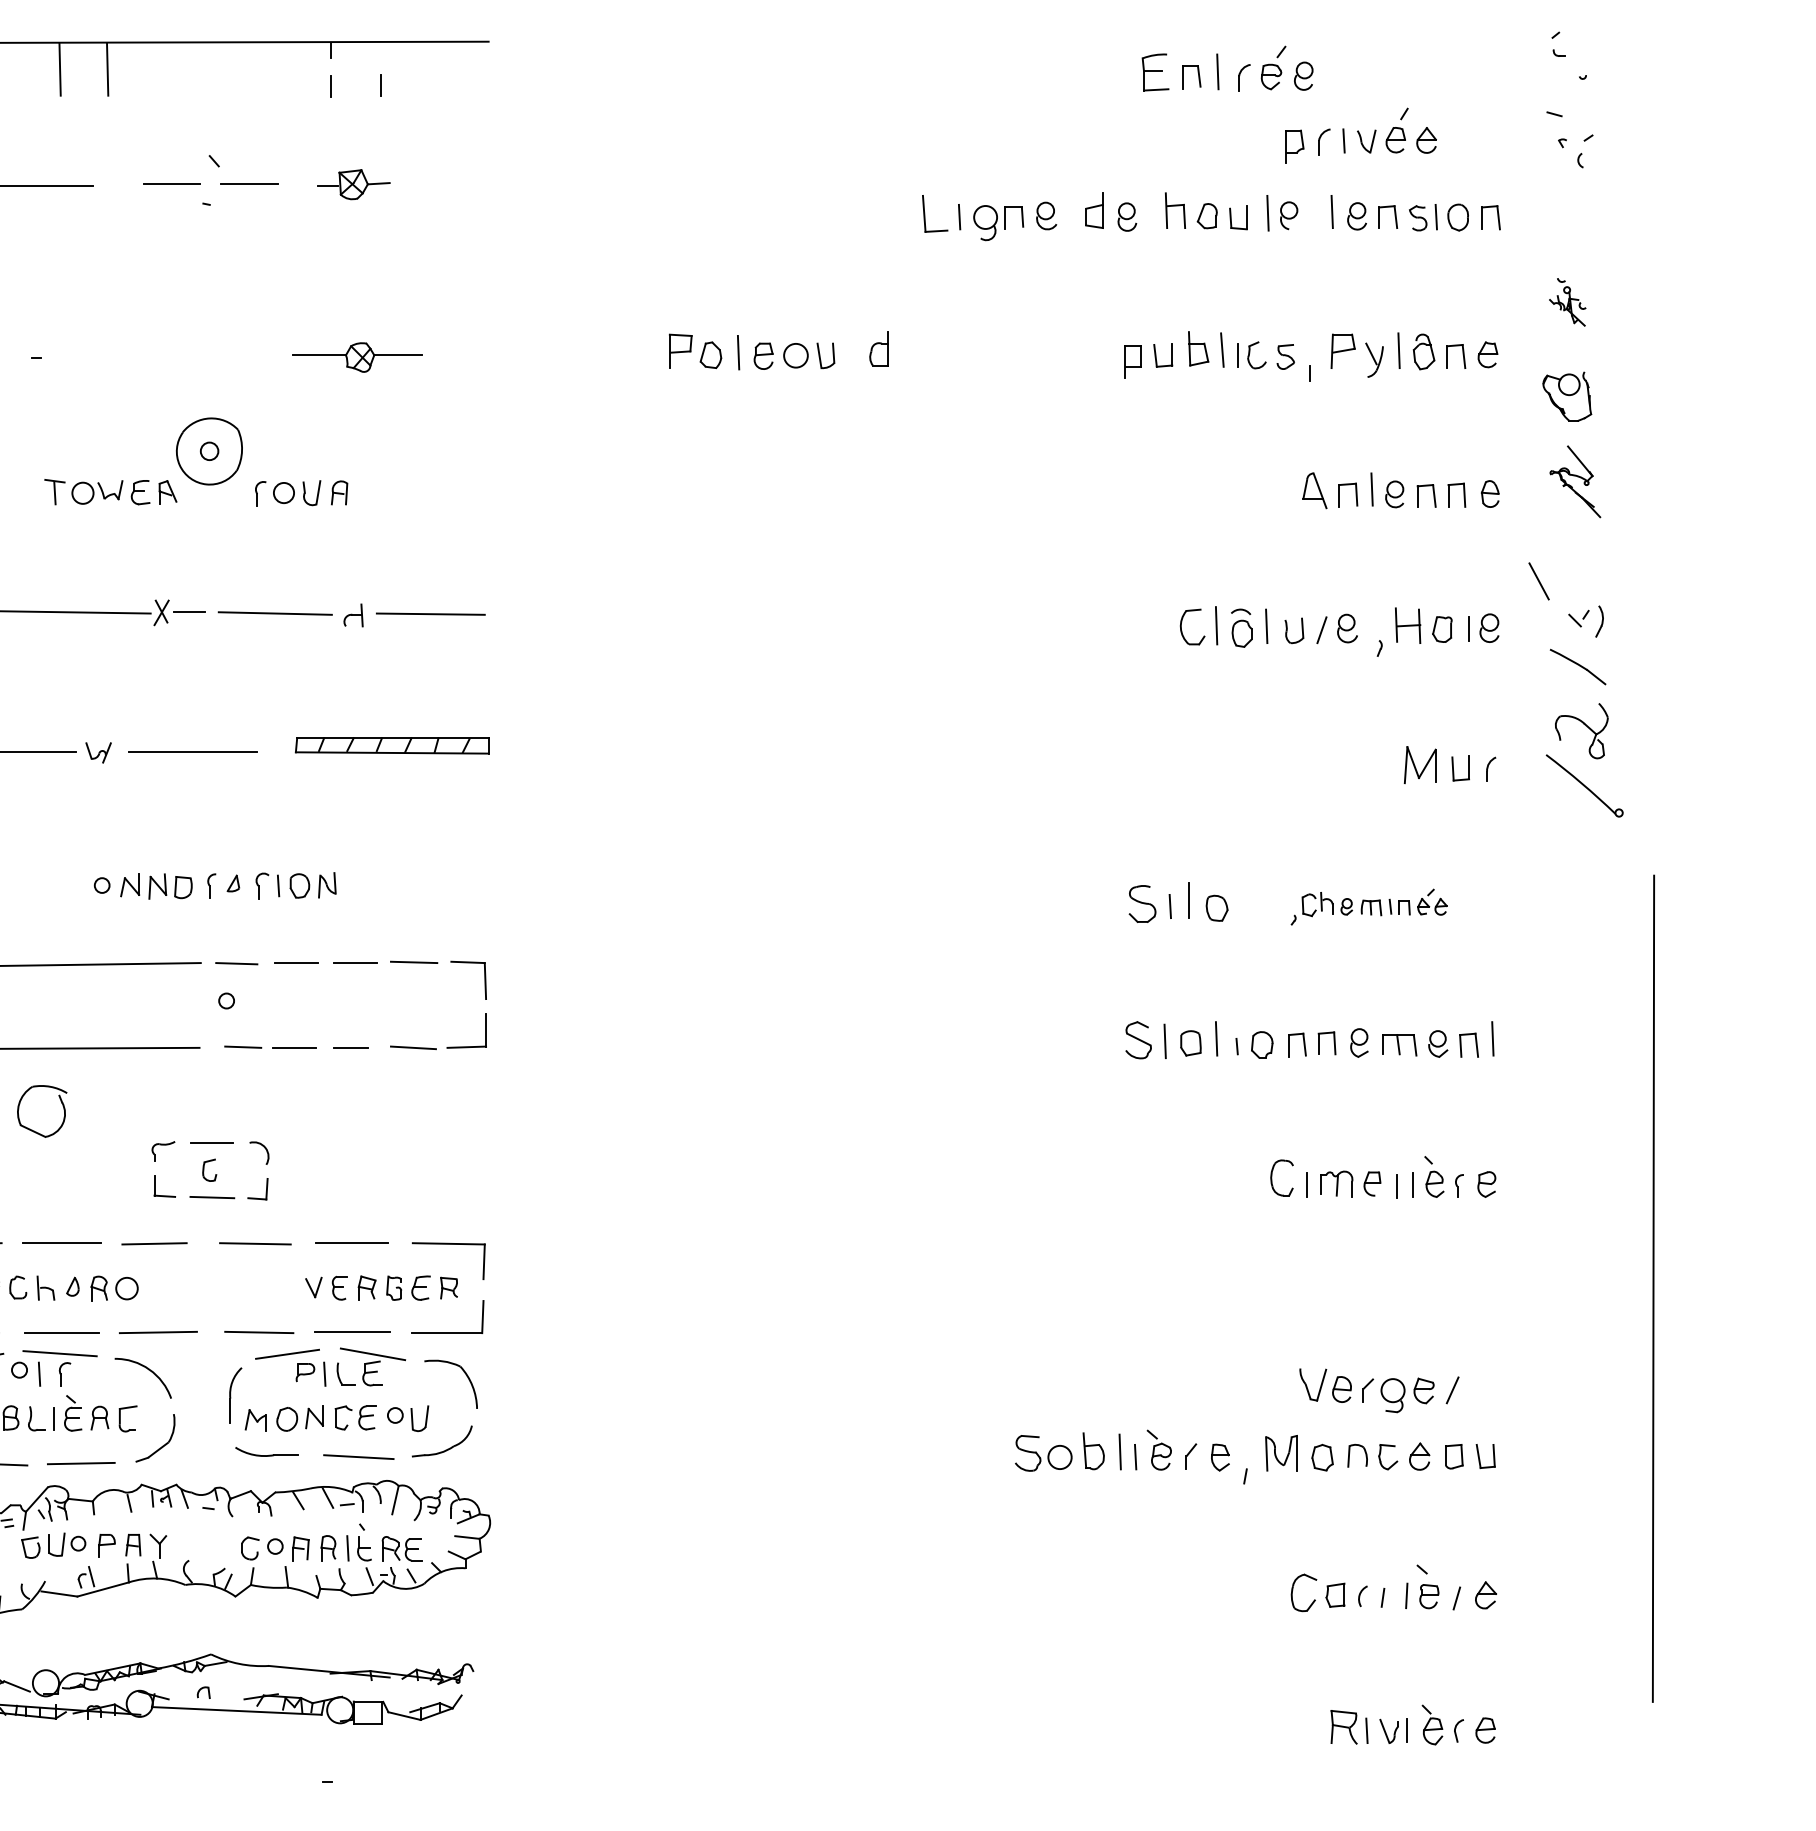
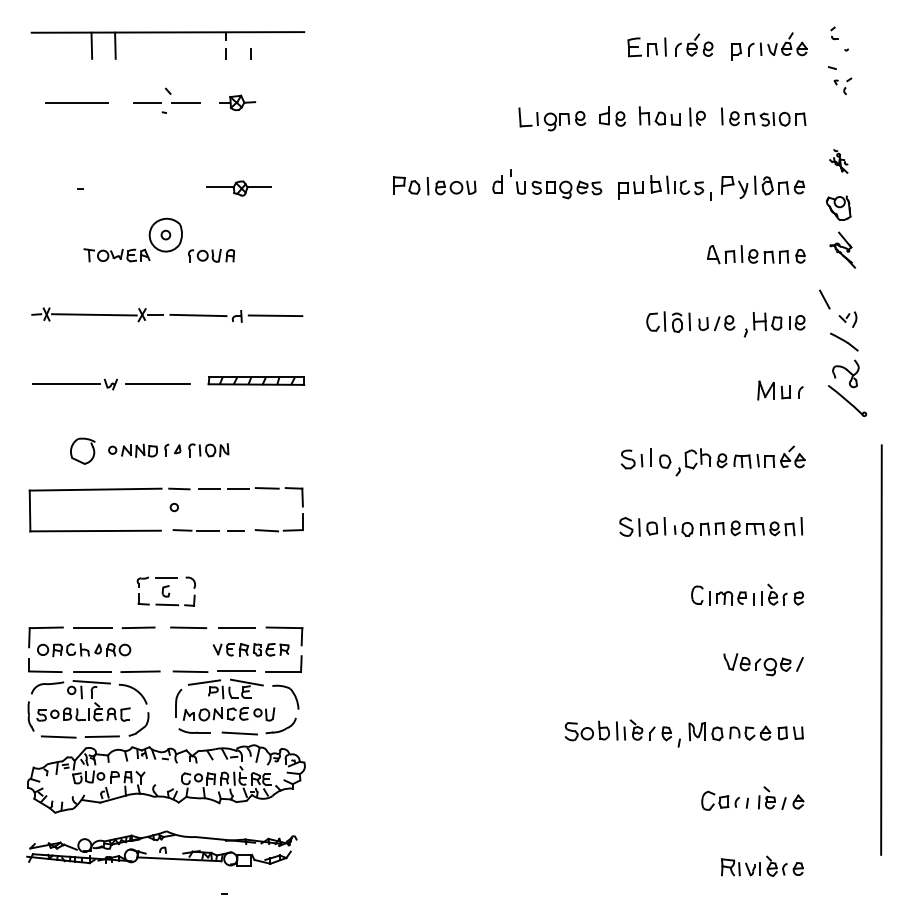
part: (1360, 135) -> (769, 46), moved
part: (997, 349) -> (556, 184), added
part: (1369, 906) -> (740, 460), size x1.67
part: (41, 1109) -> (82, 450), moved
part: (1379, 1390) -> (763, 664), moved

